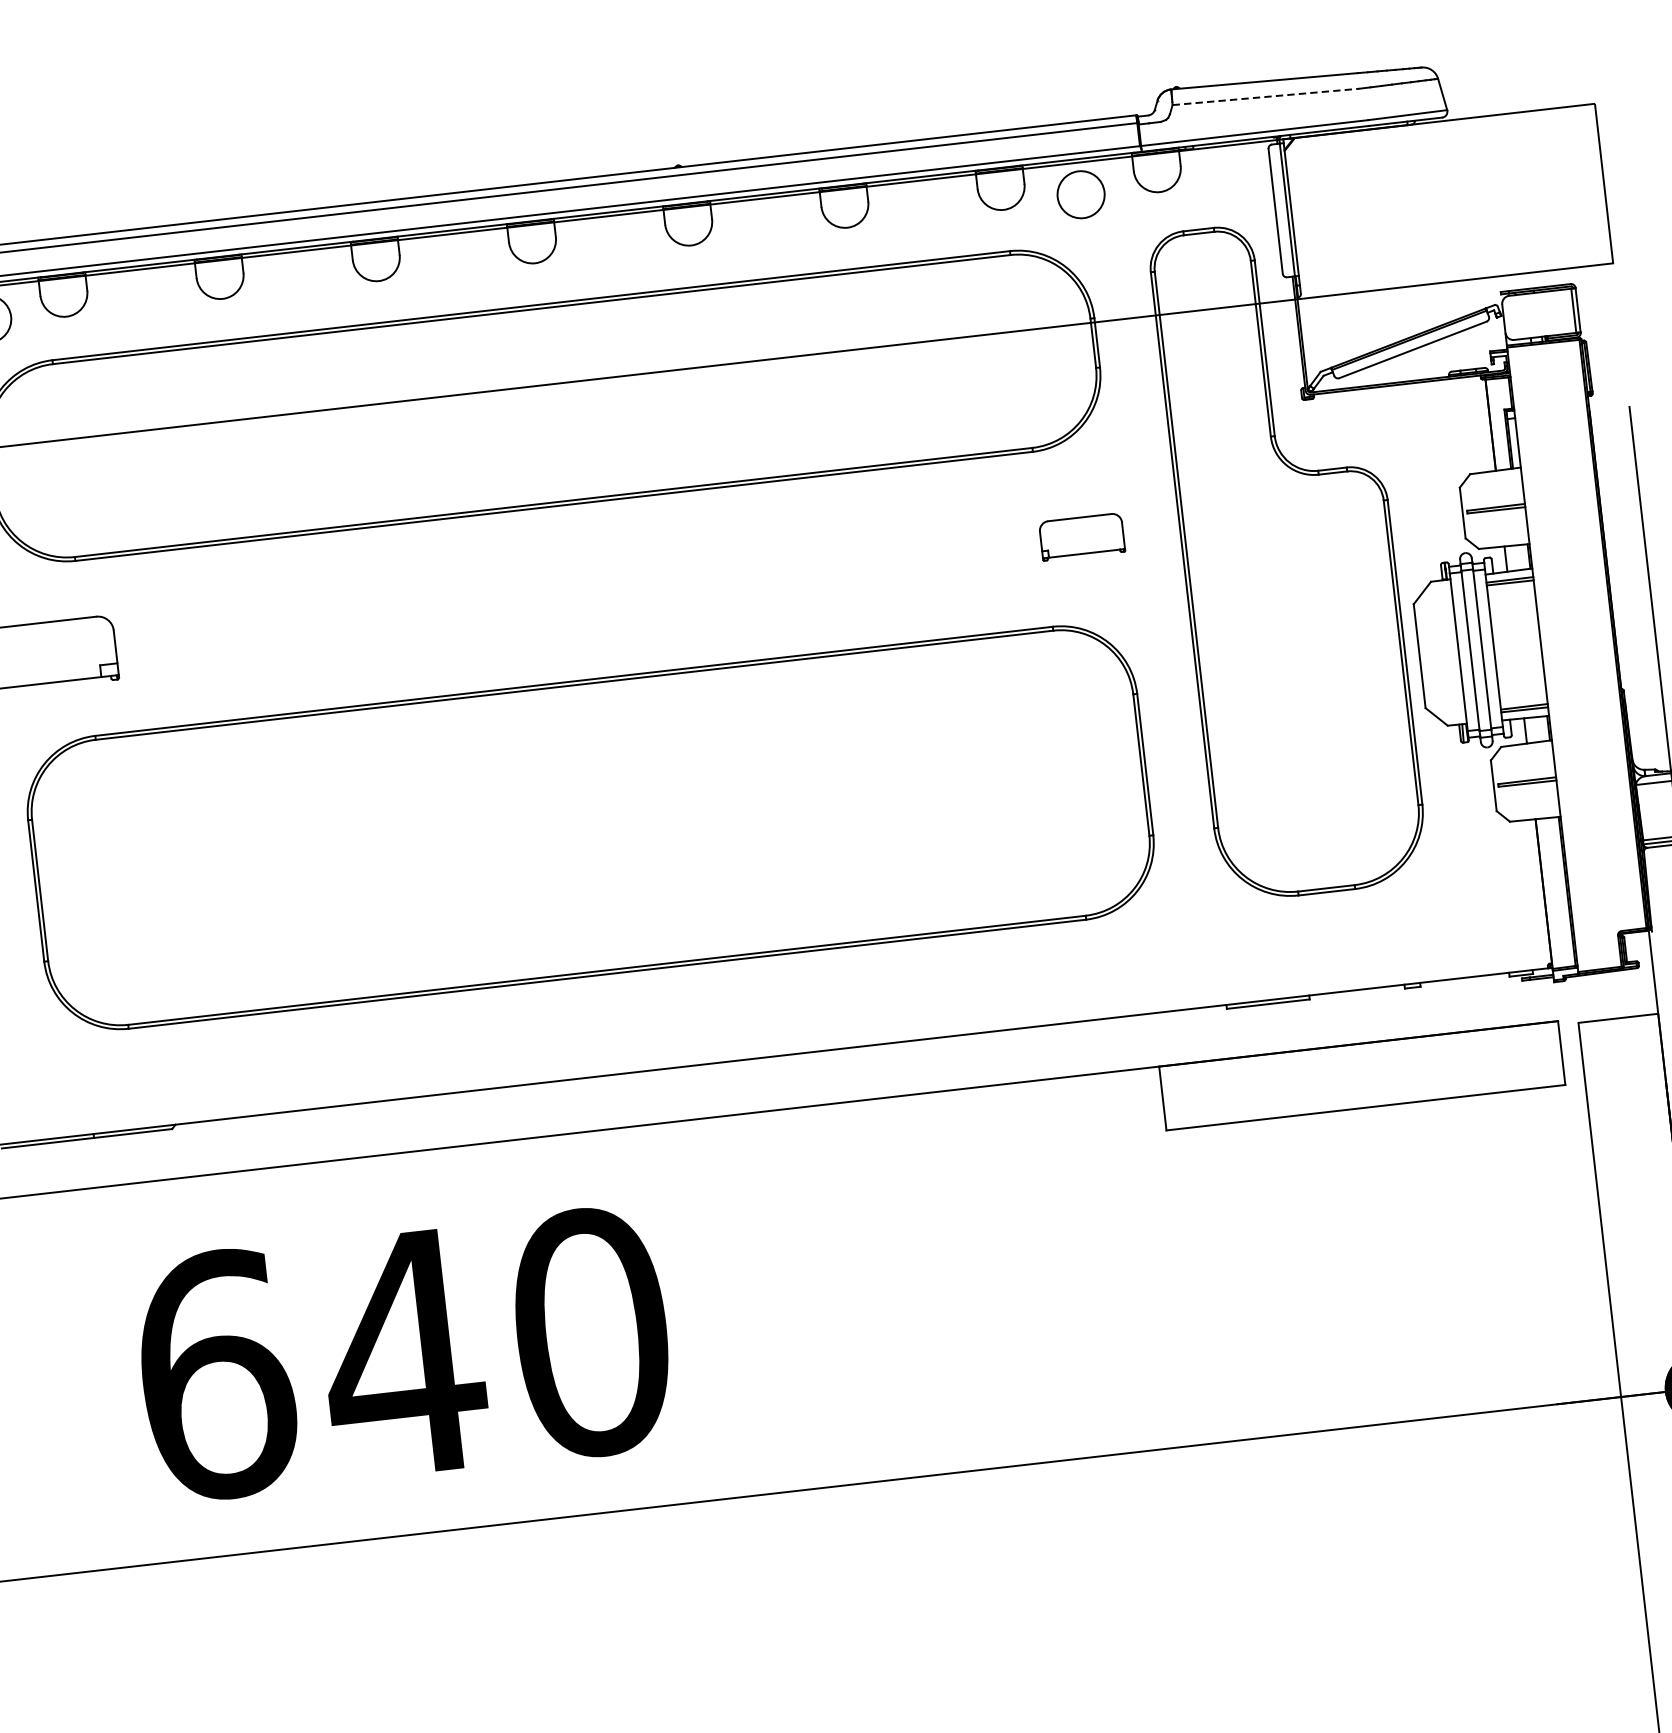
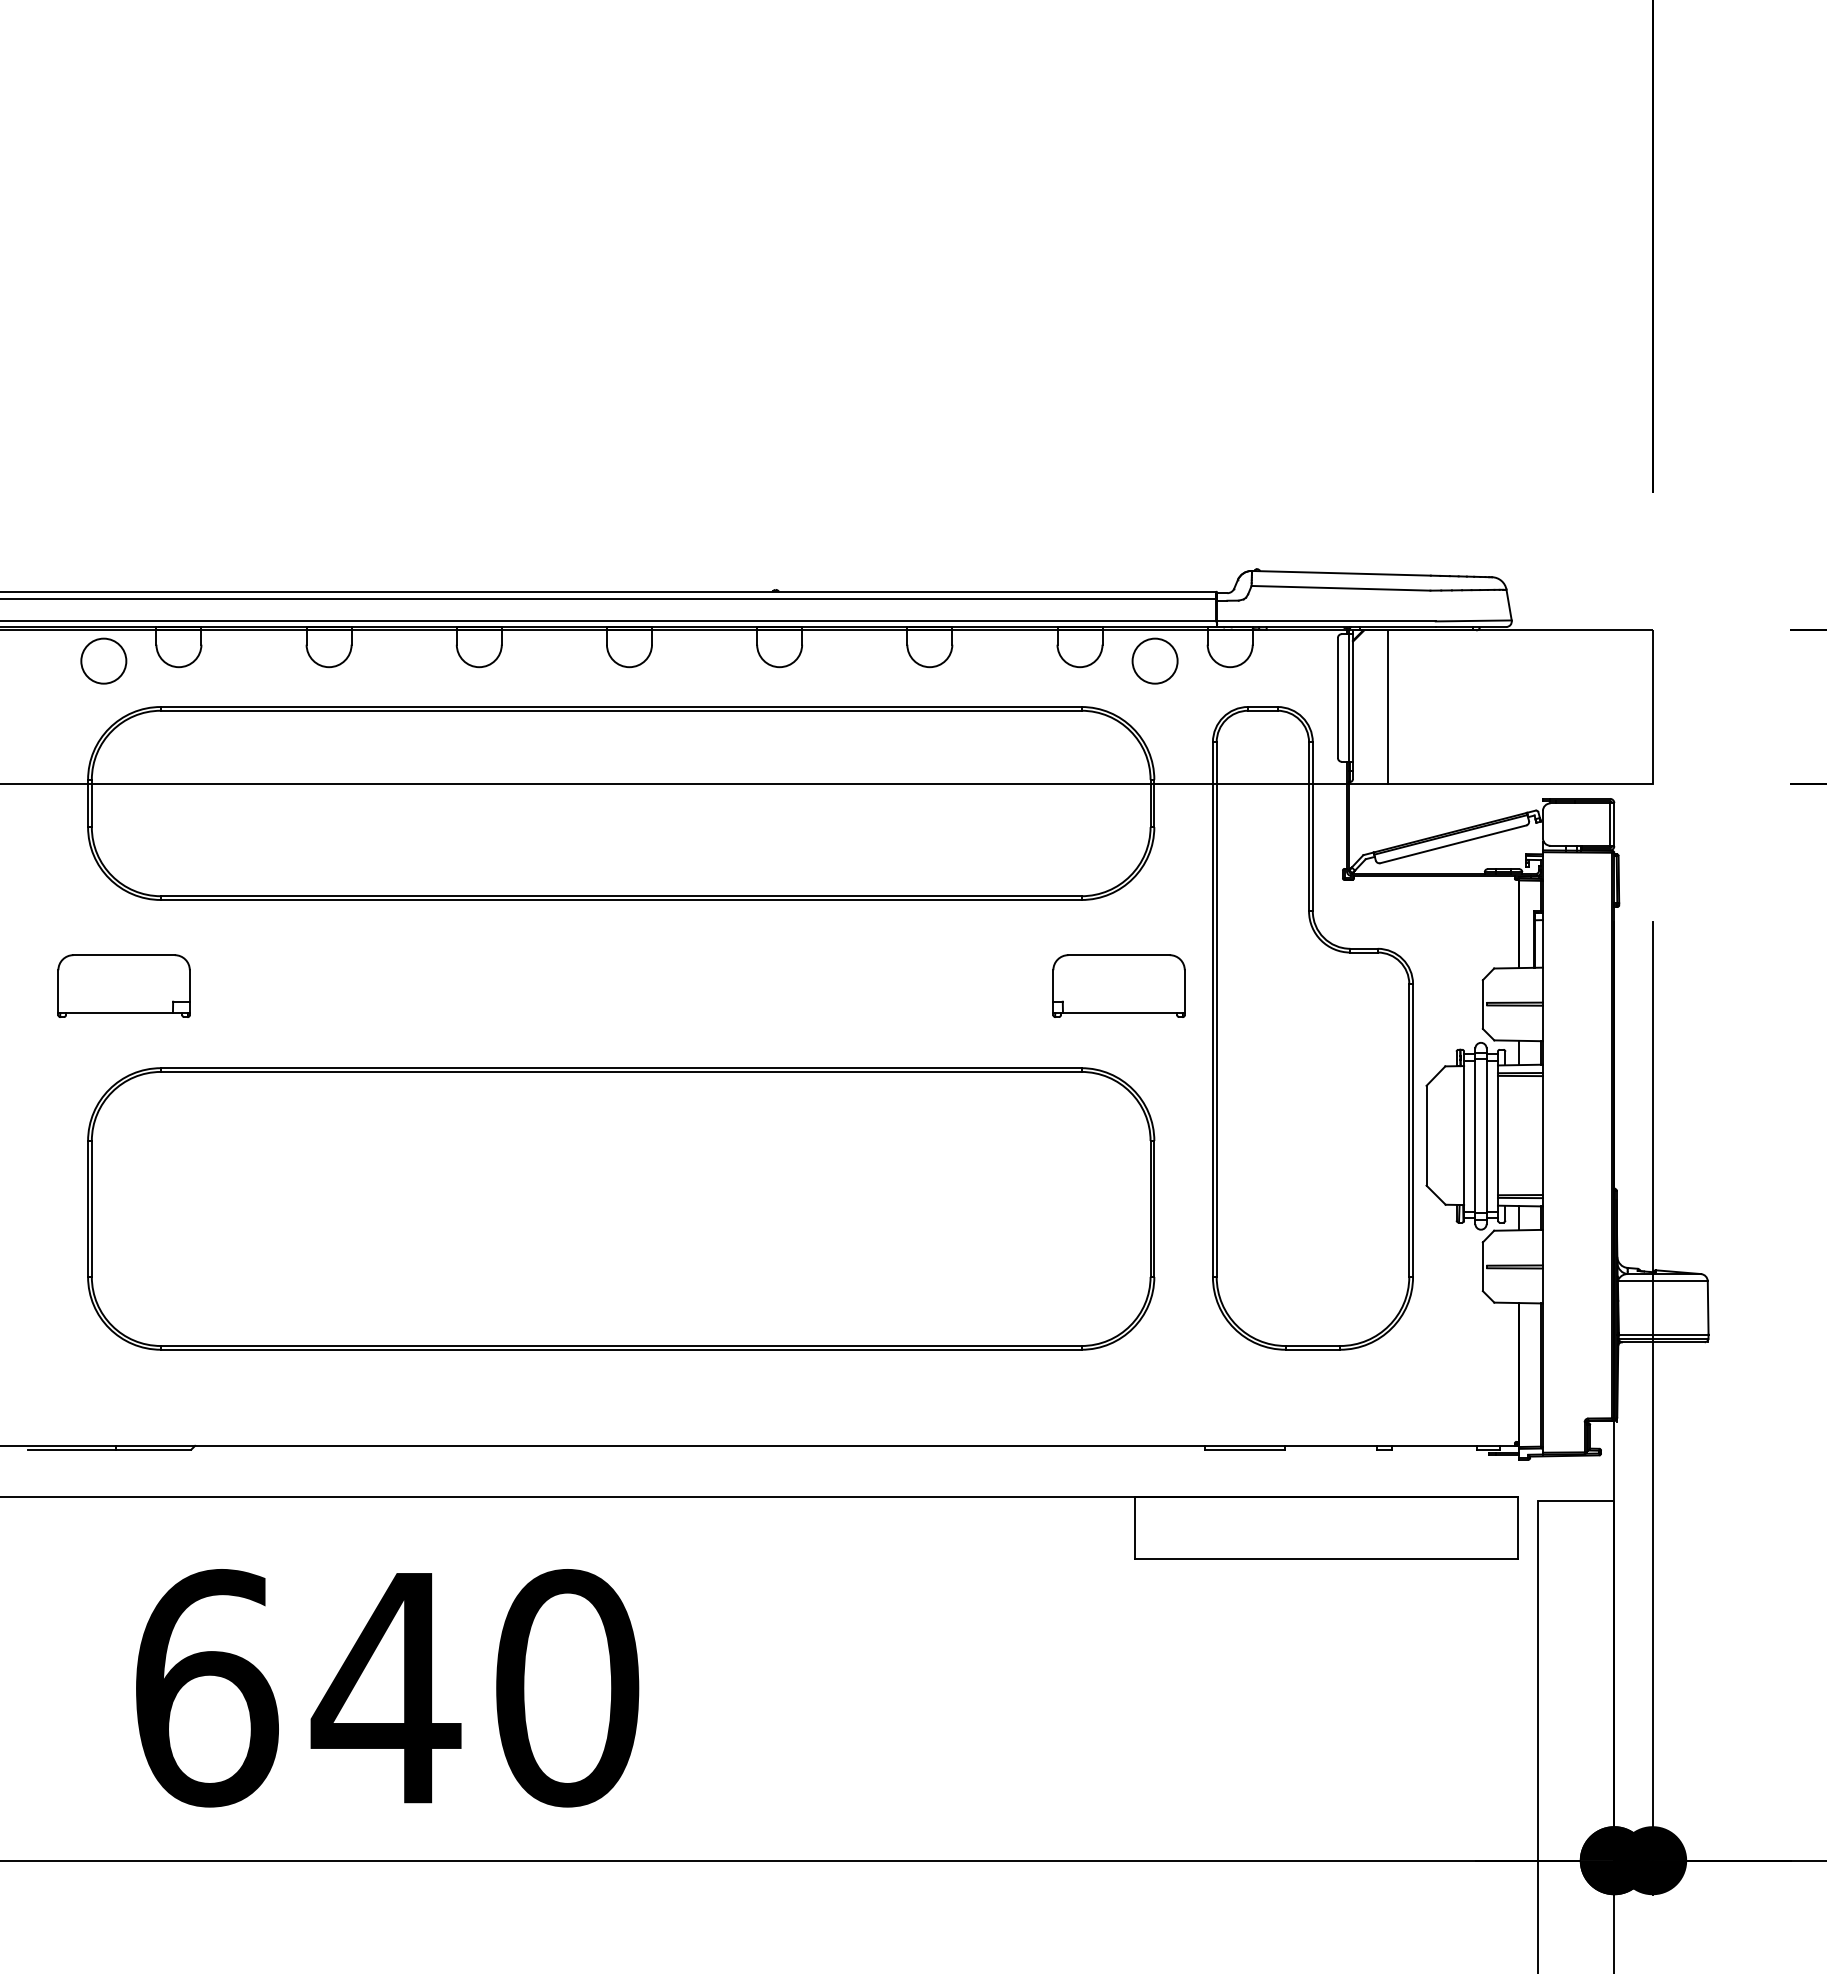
line: (1266, 97) -> (1341, 588), dashed -> solid
line: (1329, 214) -> (1388, 706), added
part: (1081, 536) -> (1118, 985), size x1.67

